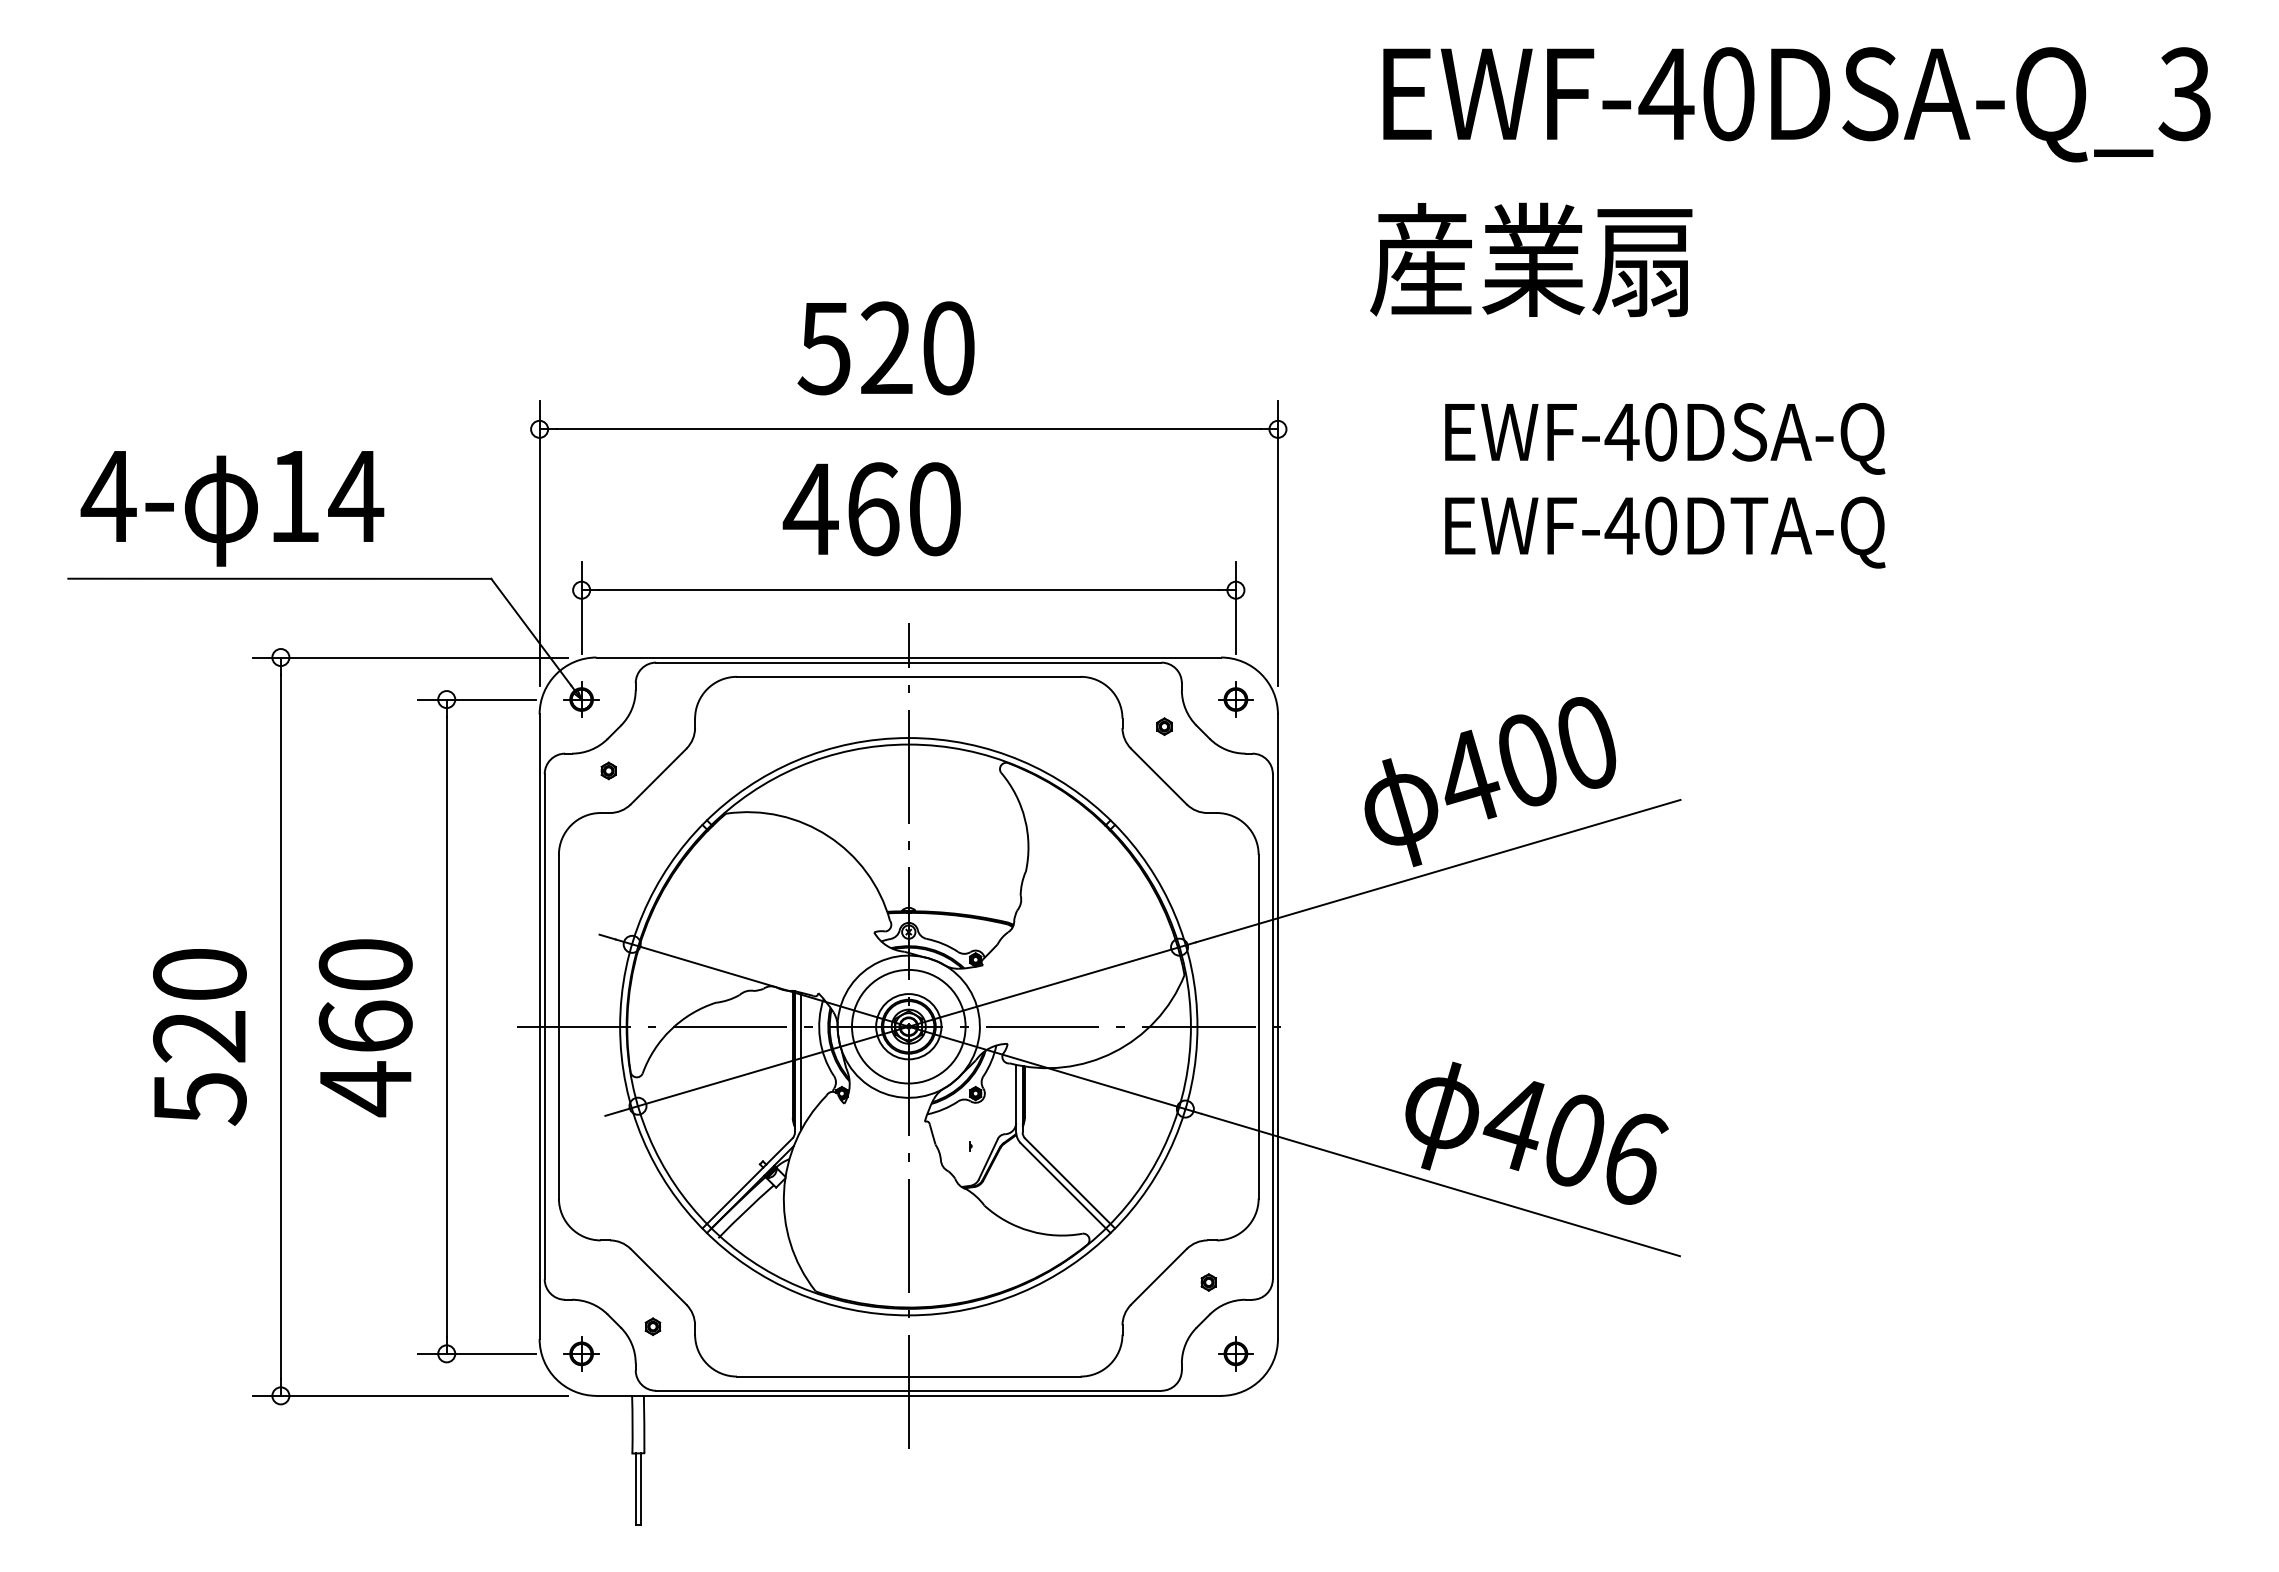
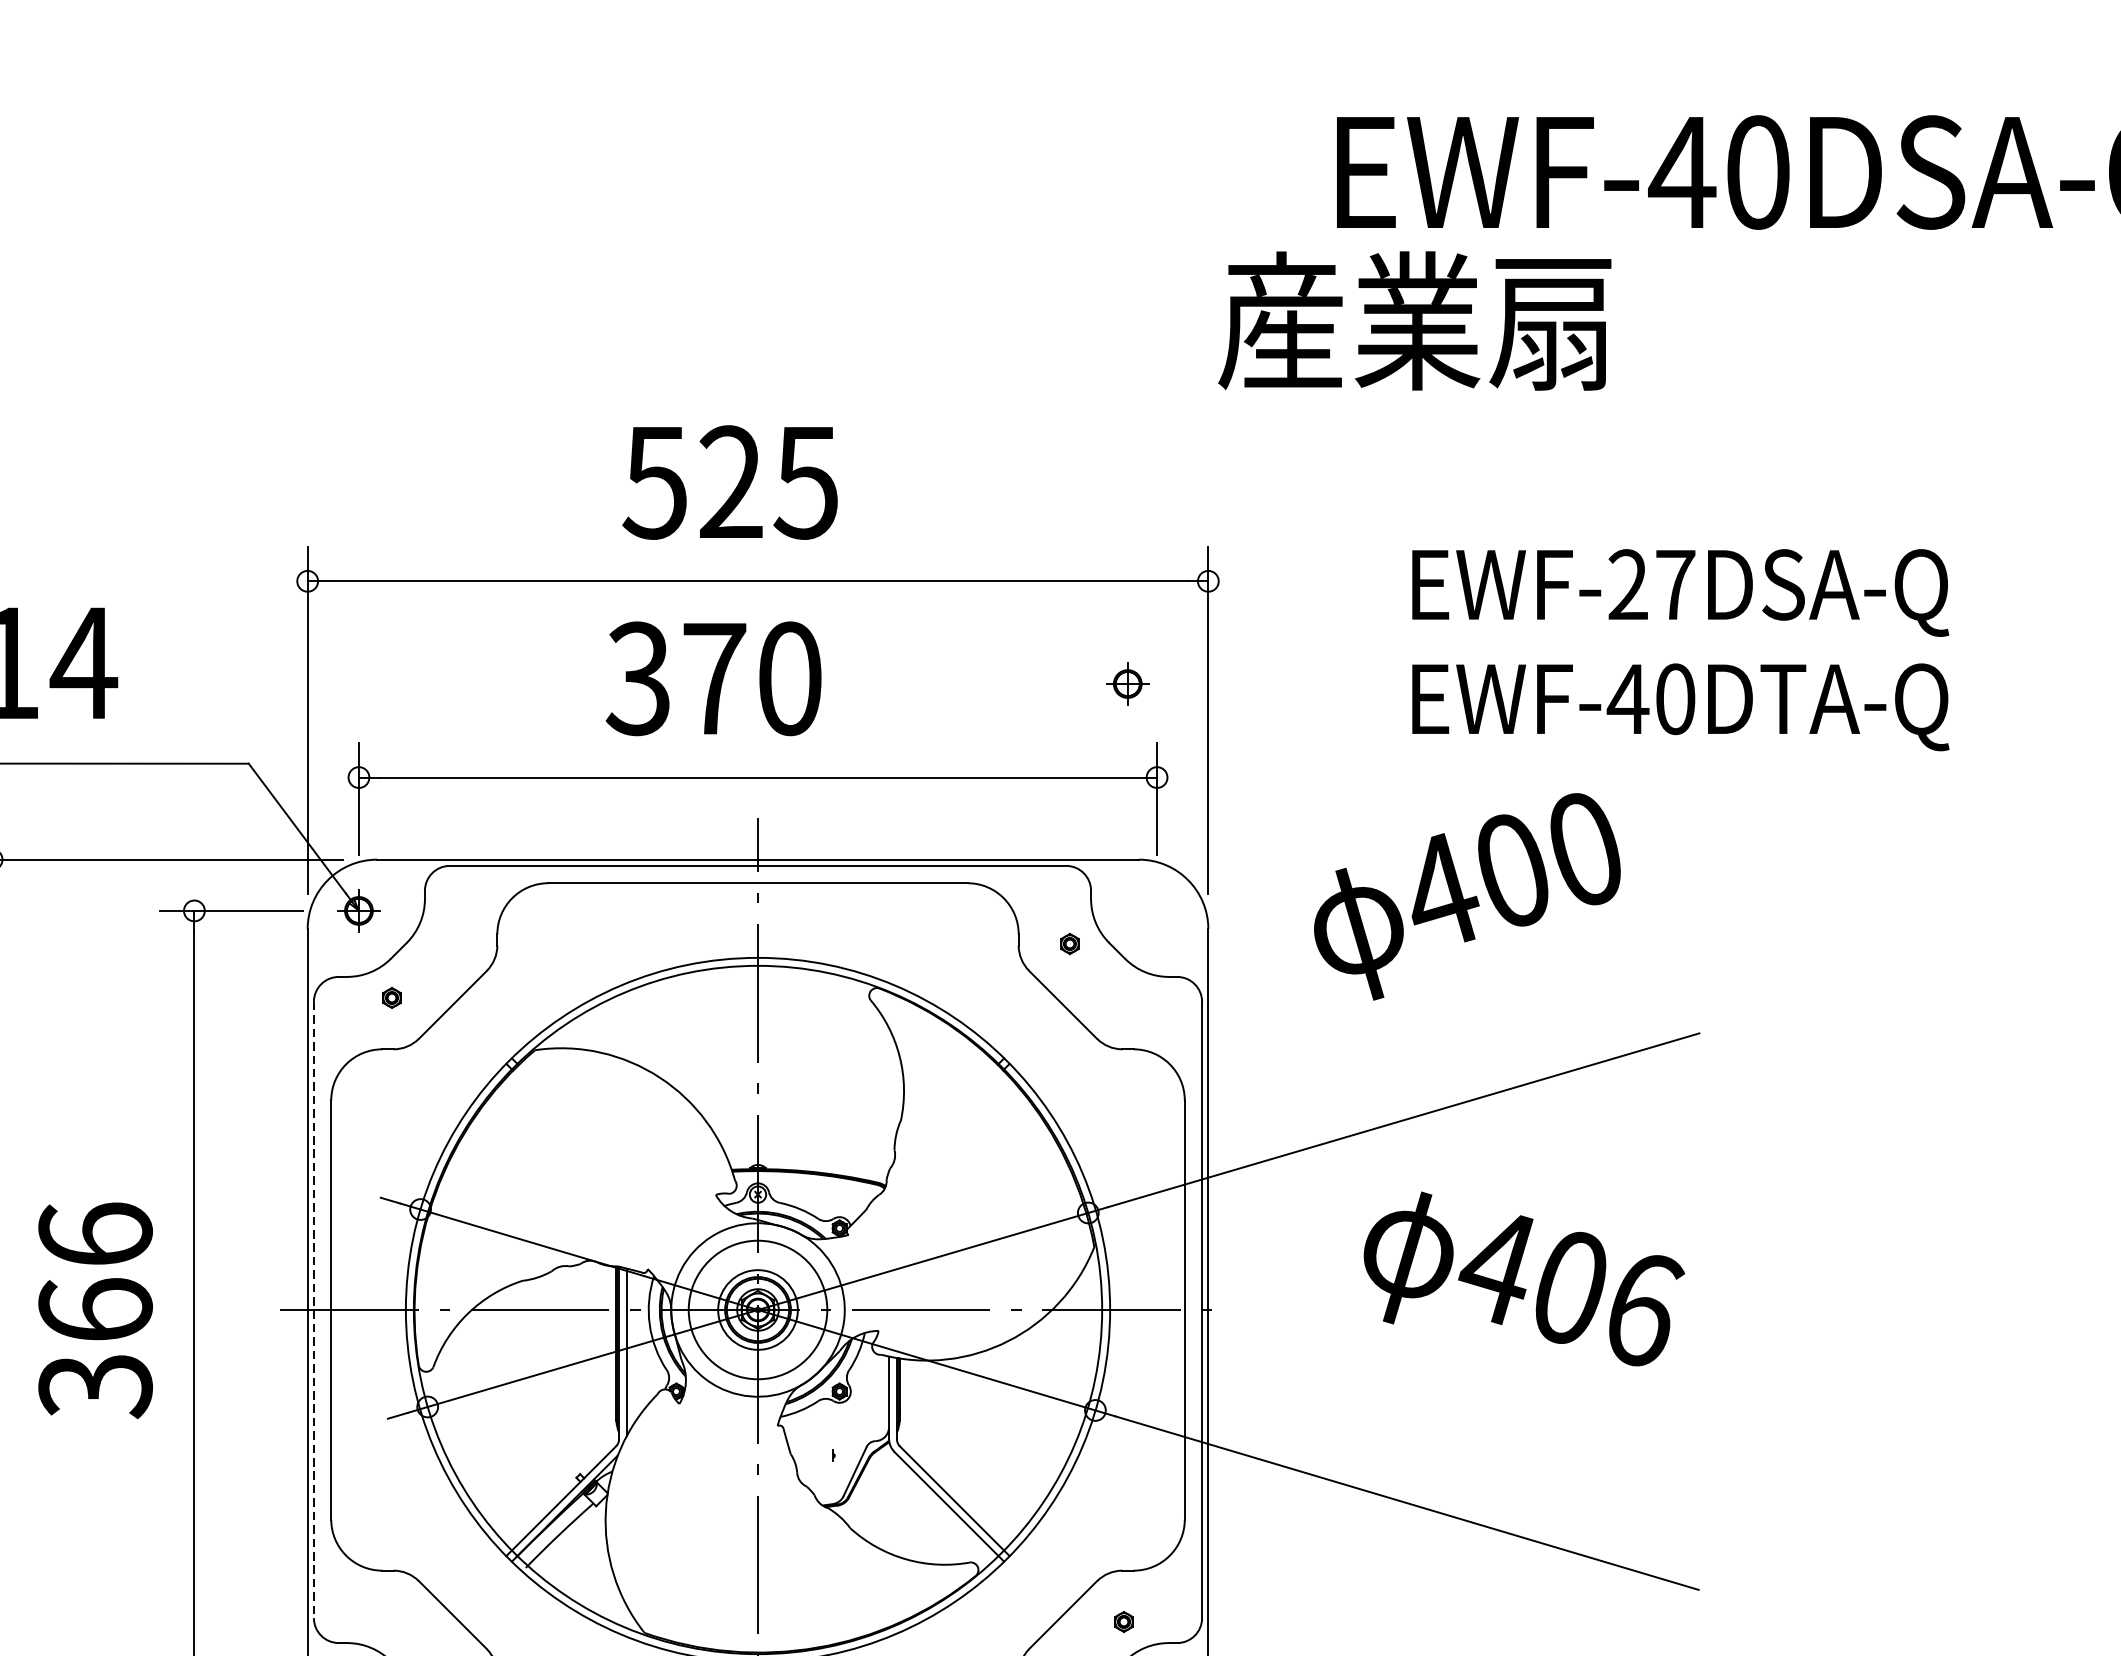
text: (1531, 259) -> (1415, 320), moved
text: (947, 348) -> (805, 482), 520 -> 525
text: (1640, 432) -> (1650, 585), EWF-40DSA-Q -> EWF-27DSA-Q
text: (840, 509) -> (674, 679), 460 -> 370
part: (1235, 699) -> (1127, 683), moved
text: (1490, 782) -> (1467, 897), moved
line: (544, 1026) -> (313, 1309), solid -> dashed
text: (365, 1027) -> (95, 1310), 460 -> 366
text: (1536, 1132) -> (1523, 1278), moved

